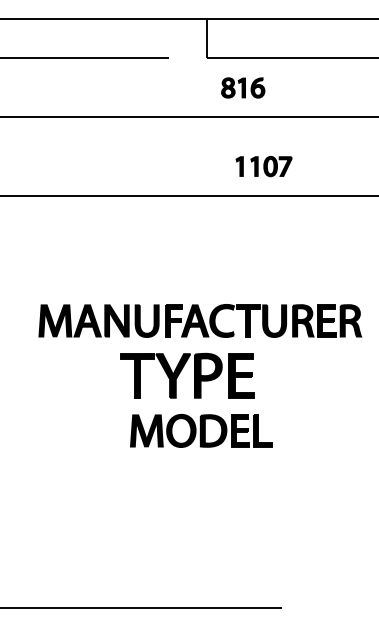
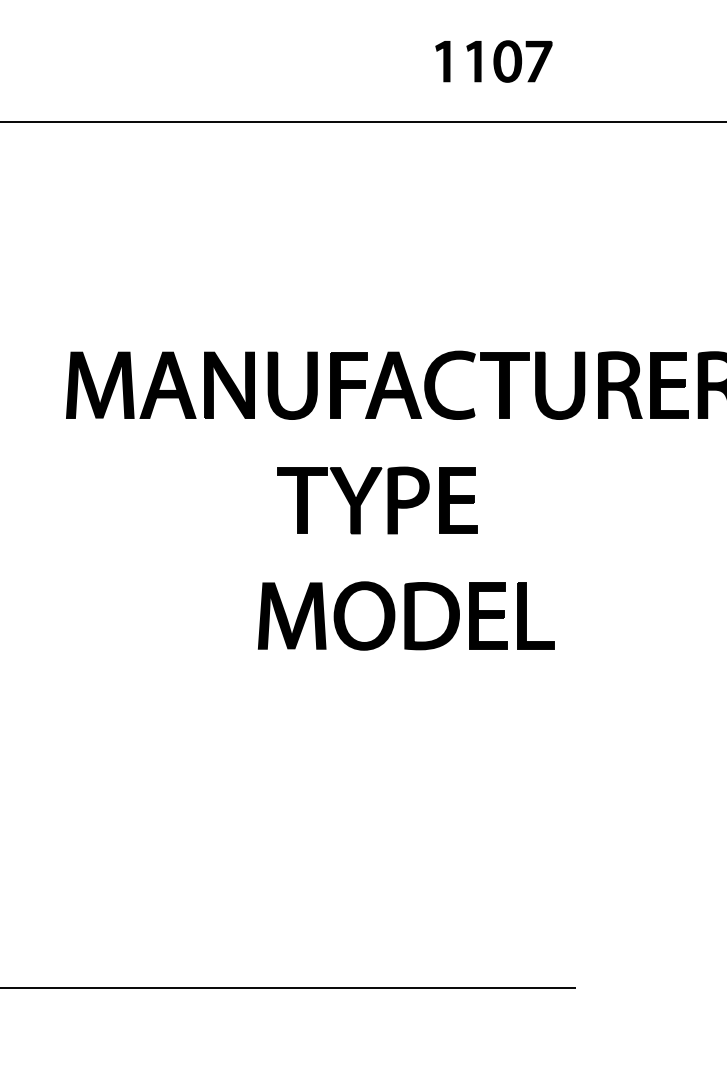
part: (263, 166) -> (492, 61), moved
part: (187, 375) -> (377, 499), size x0.71

